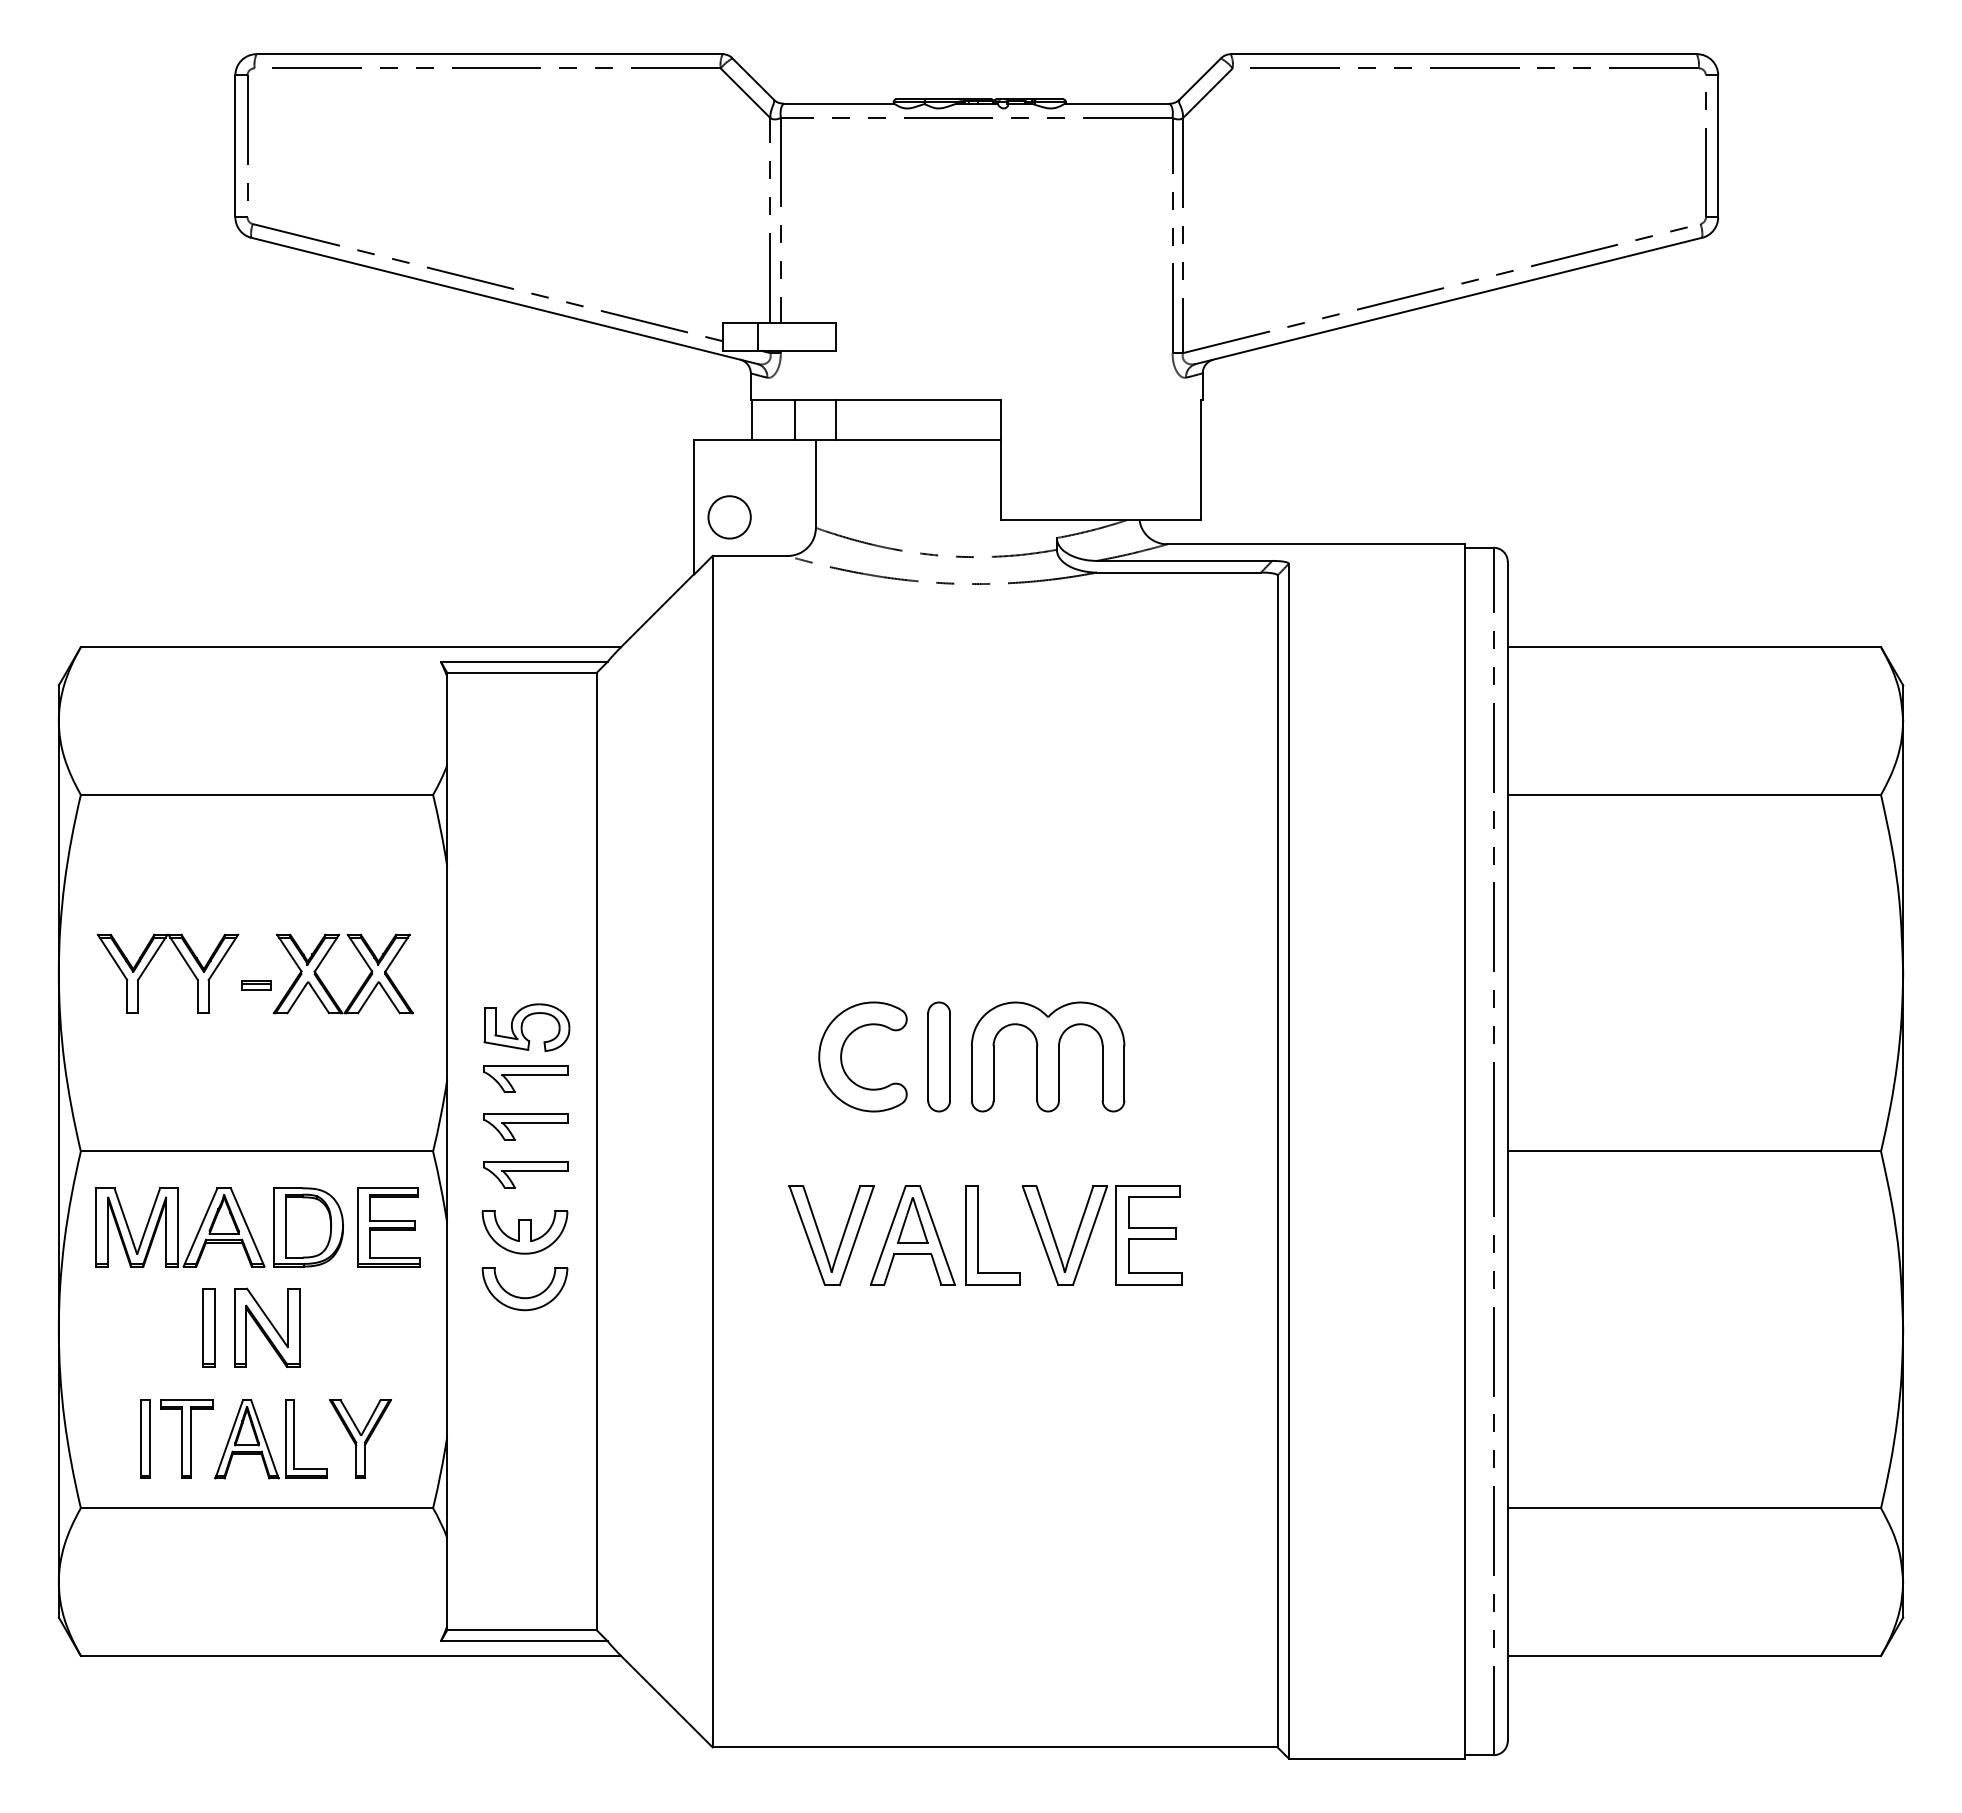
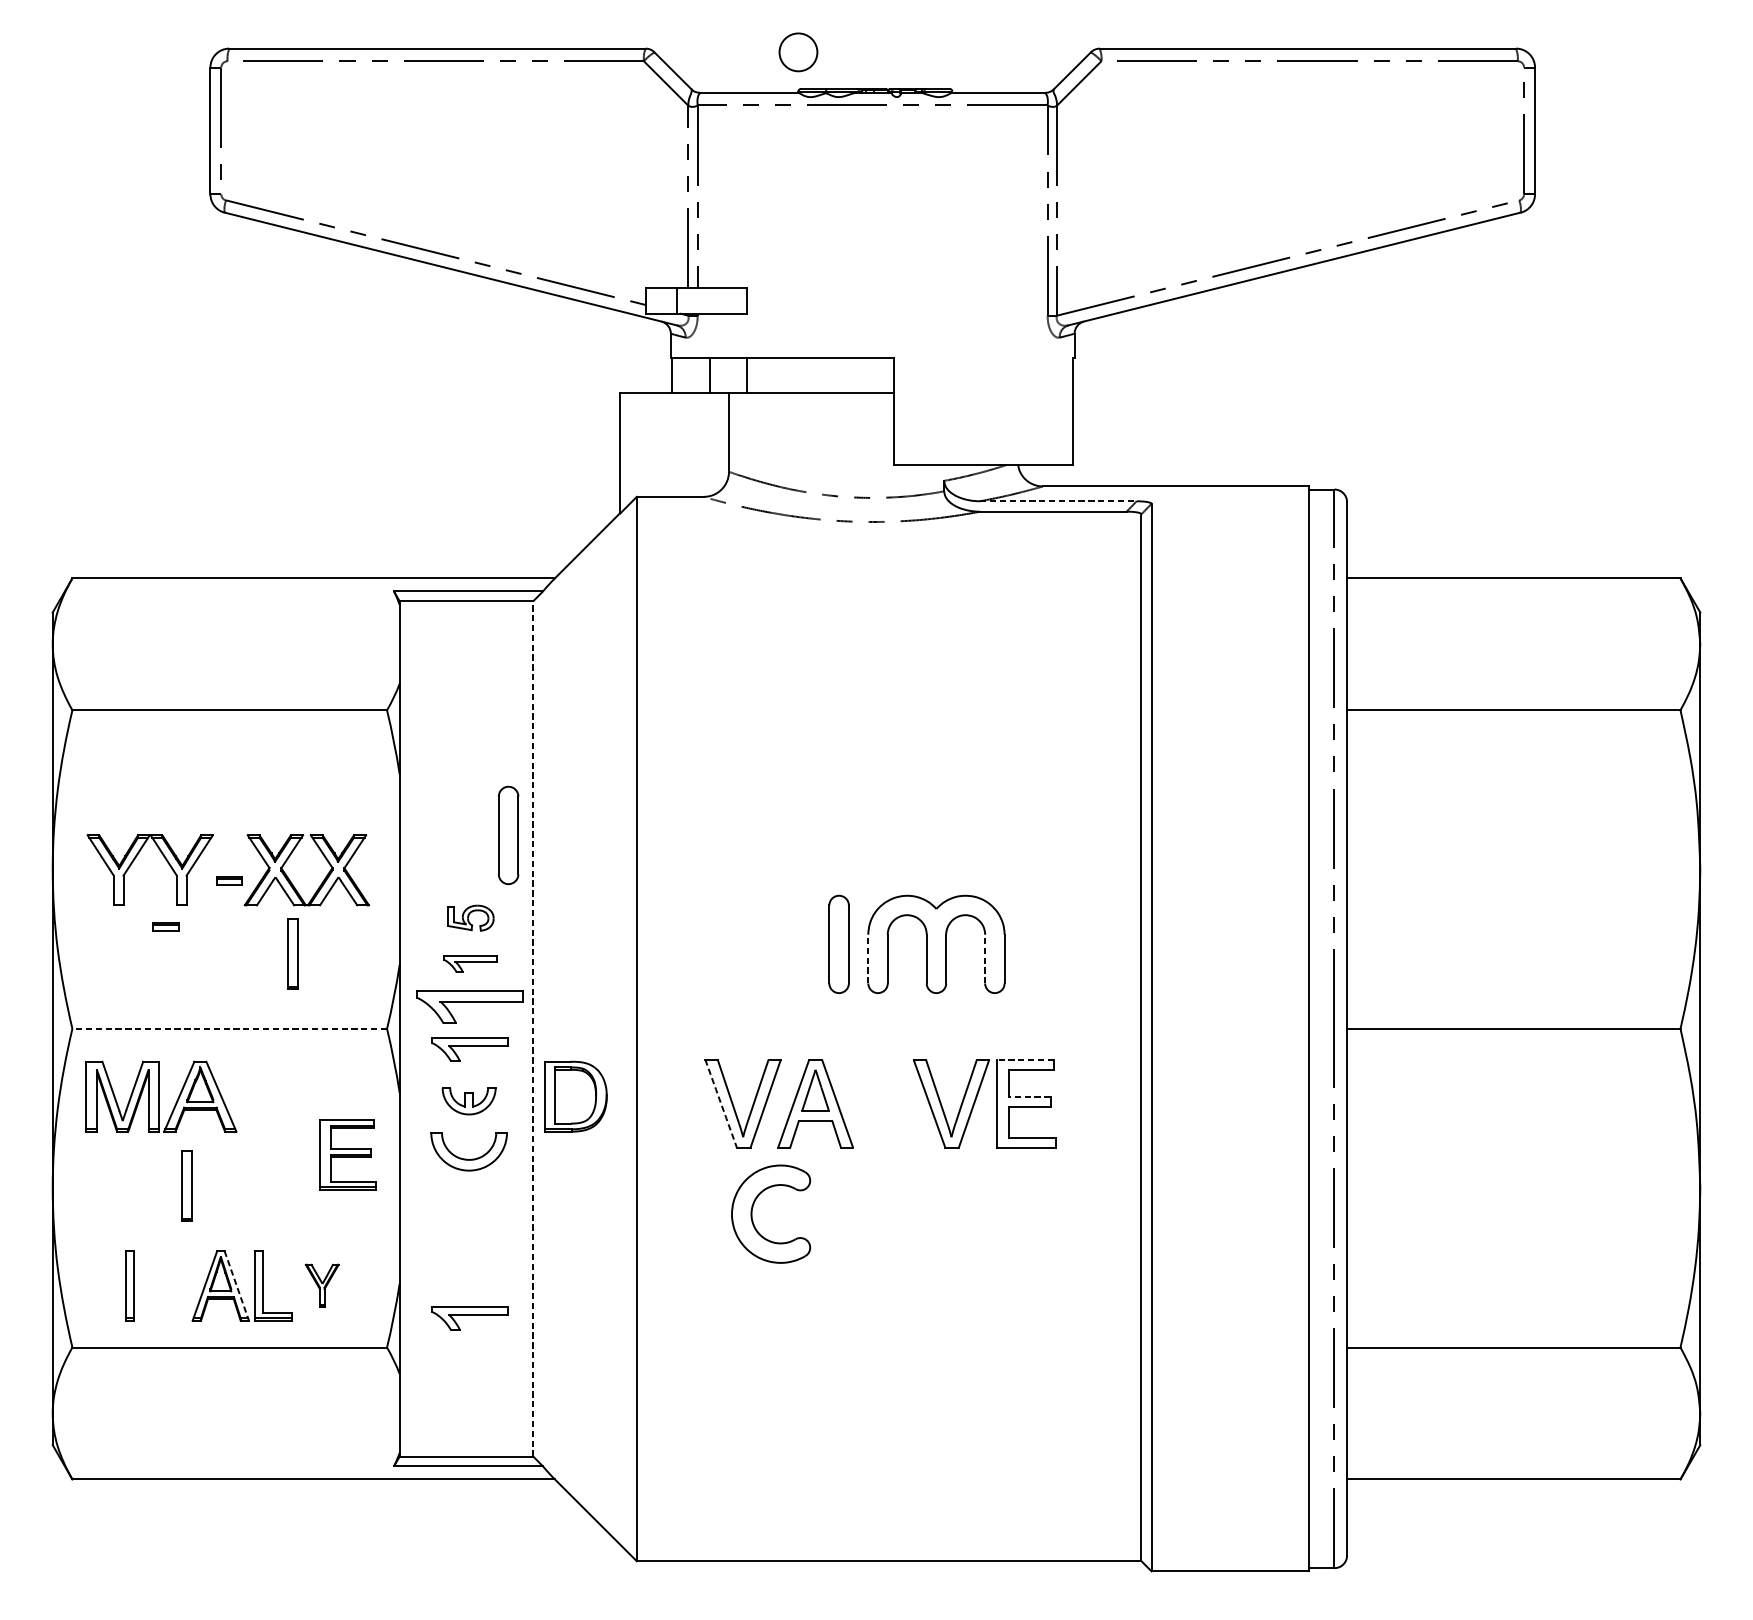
circle: (729, 517) -> (798, 52), moved
line: (1184, 560) -> (1058, 500), solid -> dashed
part: (568, 934) -> (508, 835), added
part: (526, 1027) -> (470, 918), size x0.6
part: (185, 1037) -> (165, 927), added
part: (842, 1054) -> (752, 1211), moved
part: (327, 1067) -> (292, 953), added
line: (971, 1072) -> (868, 958), solid -> dashed
line: (1102, 1072) -> (985, 958), solid -> dashed
part: (525, 1078) -> (469, 963), size x0.7
part: (525, 1126) -> (469, 1006), size x1.4
line: (256, 1151) -> (229, 1028), solid -> dashed
line: (596, 1151) -> (533, 1028), solid -> dashed
line: (1147, 1185) -> (1025, 1059), solid -> dashed
part: (308, 1227) -> (575, 1096), moved
part: (388, 1227) -> (347, 1154), moved
line: (1151, 1227) -> (1028, 1096), solid -> dashed
part: (524, 1232) -> (468, 1101), size x0.7
line: (807, 1235) -> (721, 1103), solid -> dashed
part: (978, 1235) -> (874, 1103), removed
part: (267, 1327) -> (239, 1186), removed
part: (186, 1438) -> (166, 1285), removed
part: (360, 1438) -> (322, 1285), size x0.6
line: (265, 1439) -> (237, 1286), solid -> dashed
part: (525, 1475) -> (469, 1318), added

